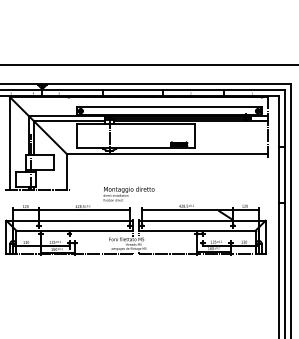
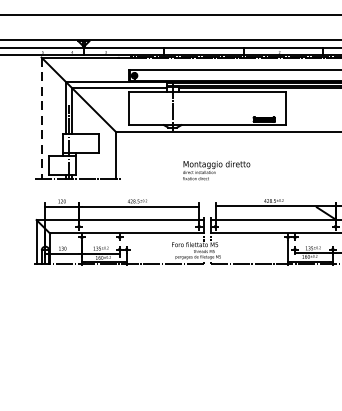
line: (10, 143) -> (41, 118), solid -> dashed
text: (128, 193) -> (215, 169), moved

